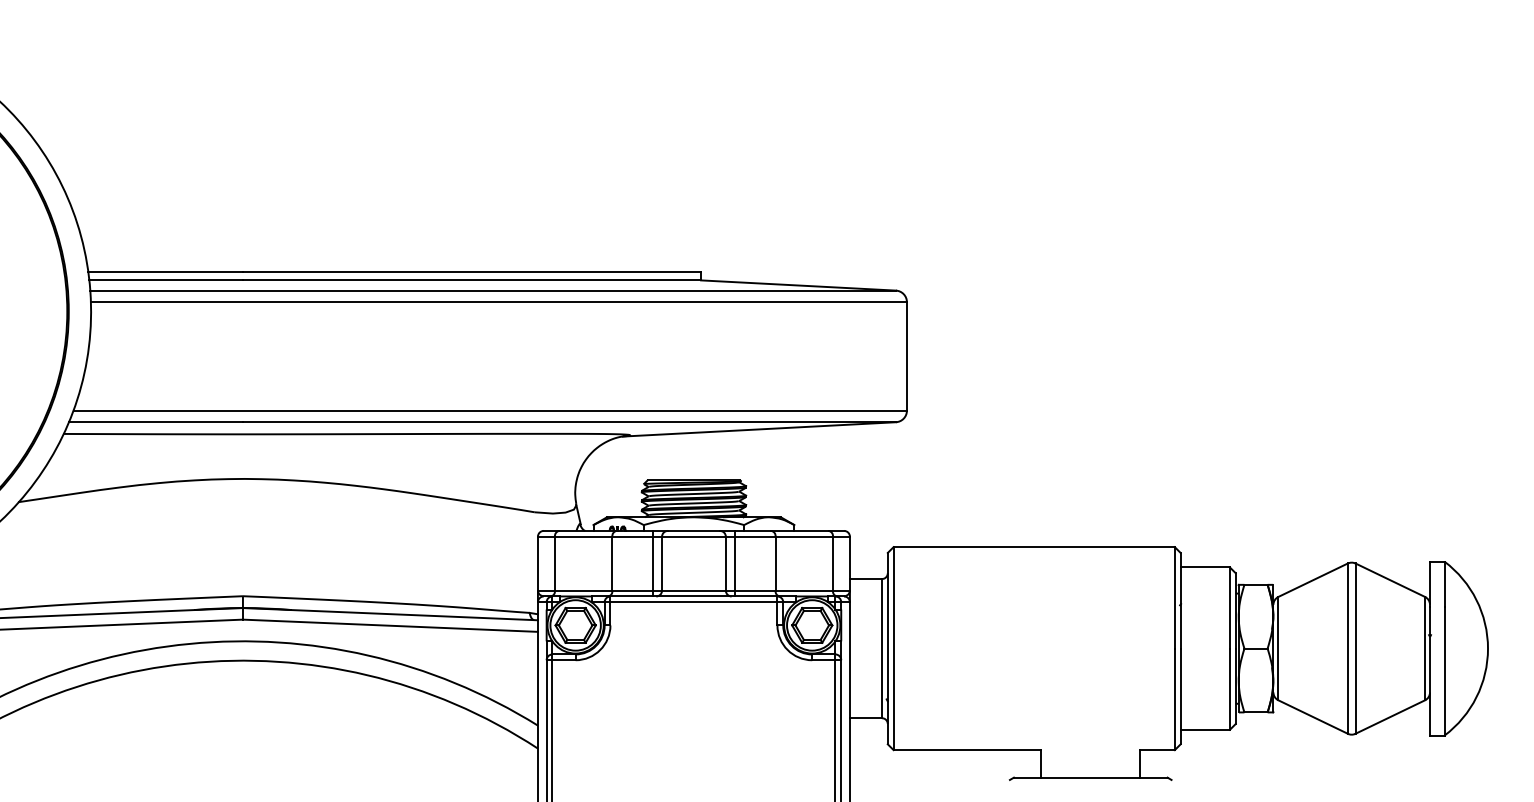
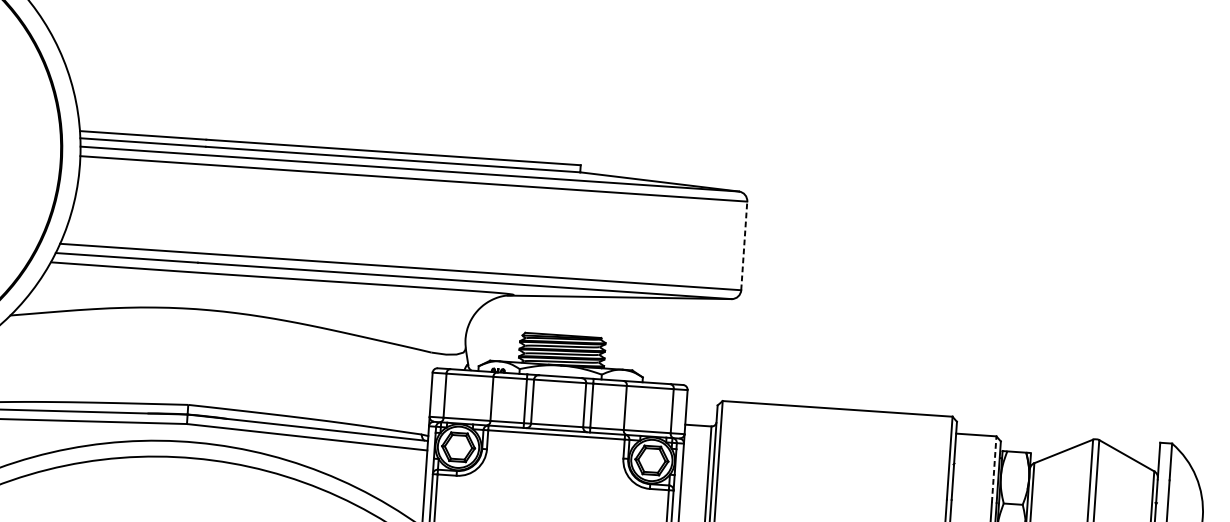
line: (906, 355) -> (743, 245), solid -> dashed
line: (1229, 608) -> (993, 469), solid -> dashed

